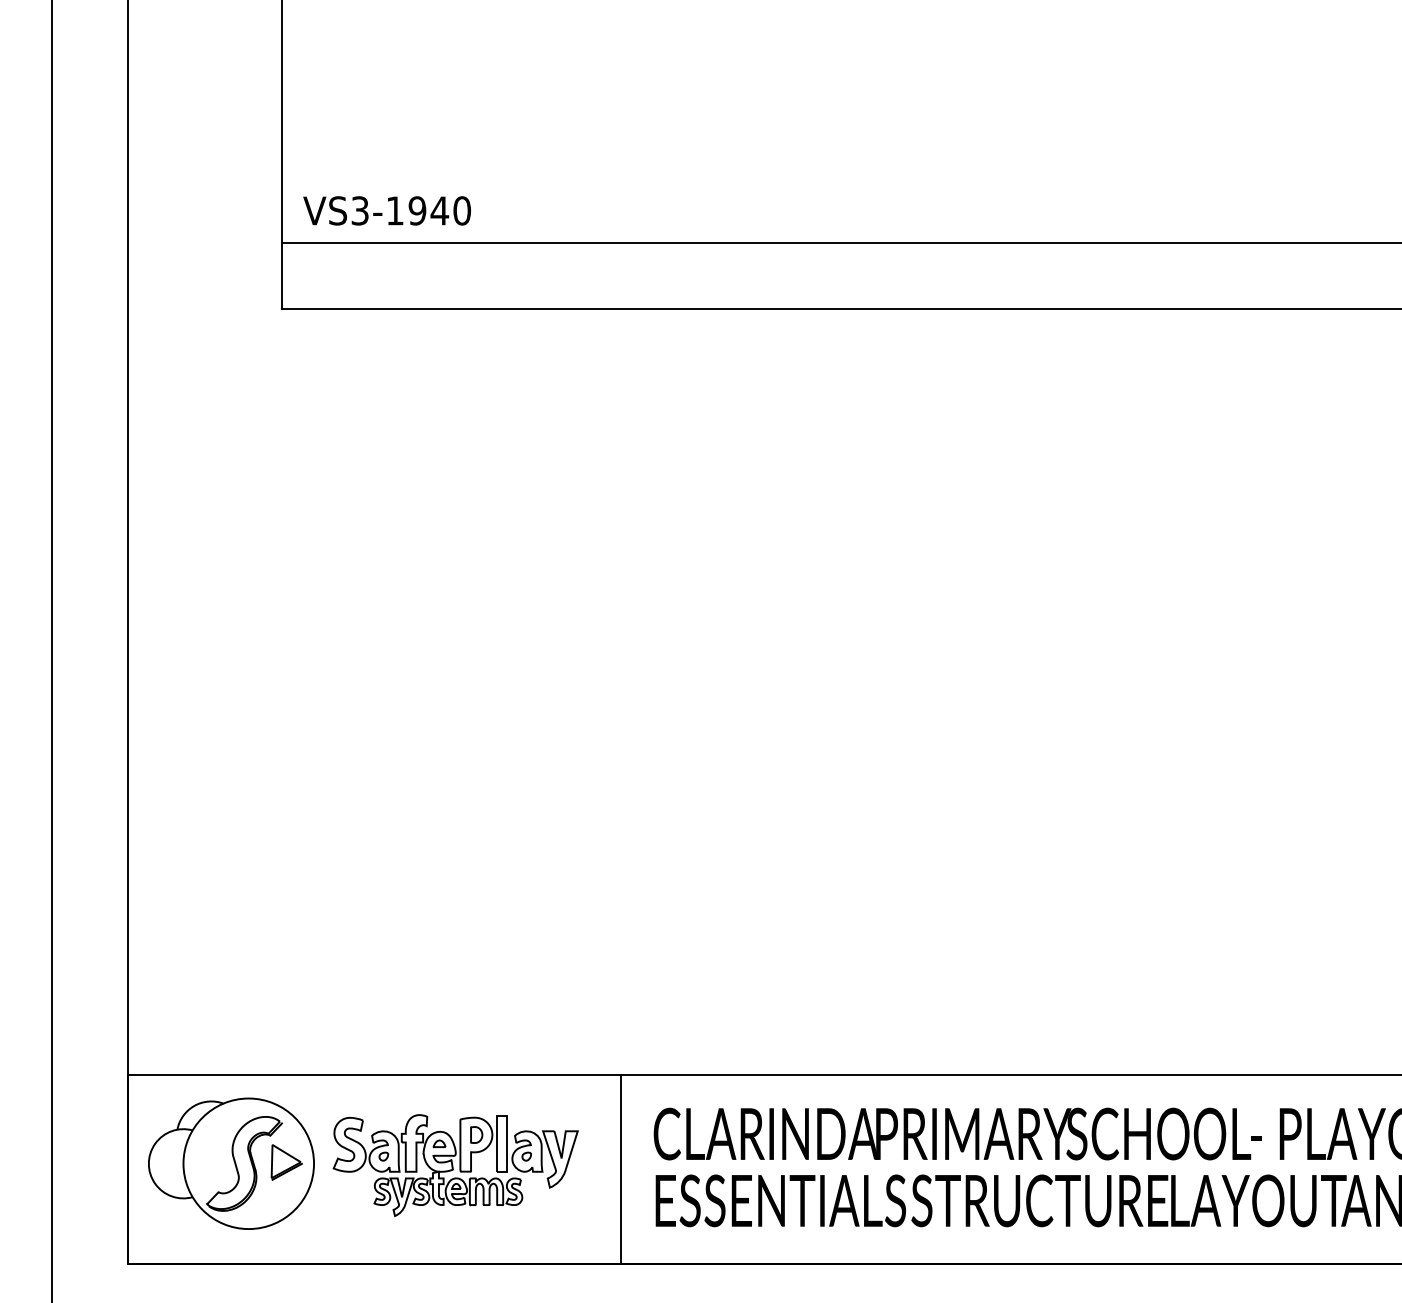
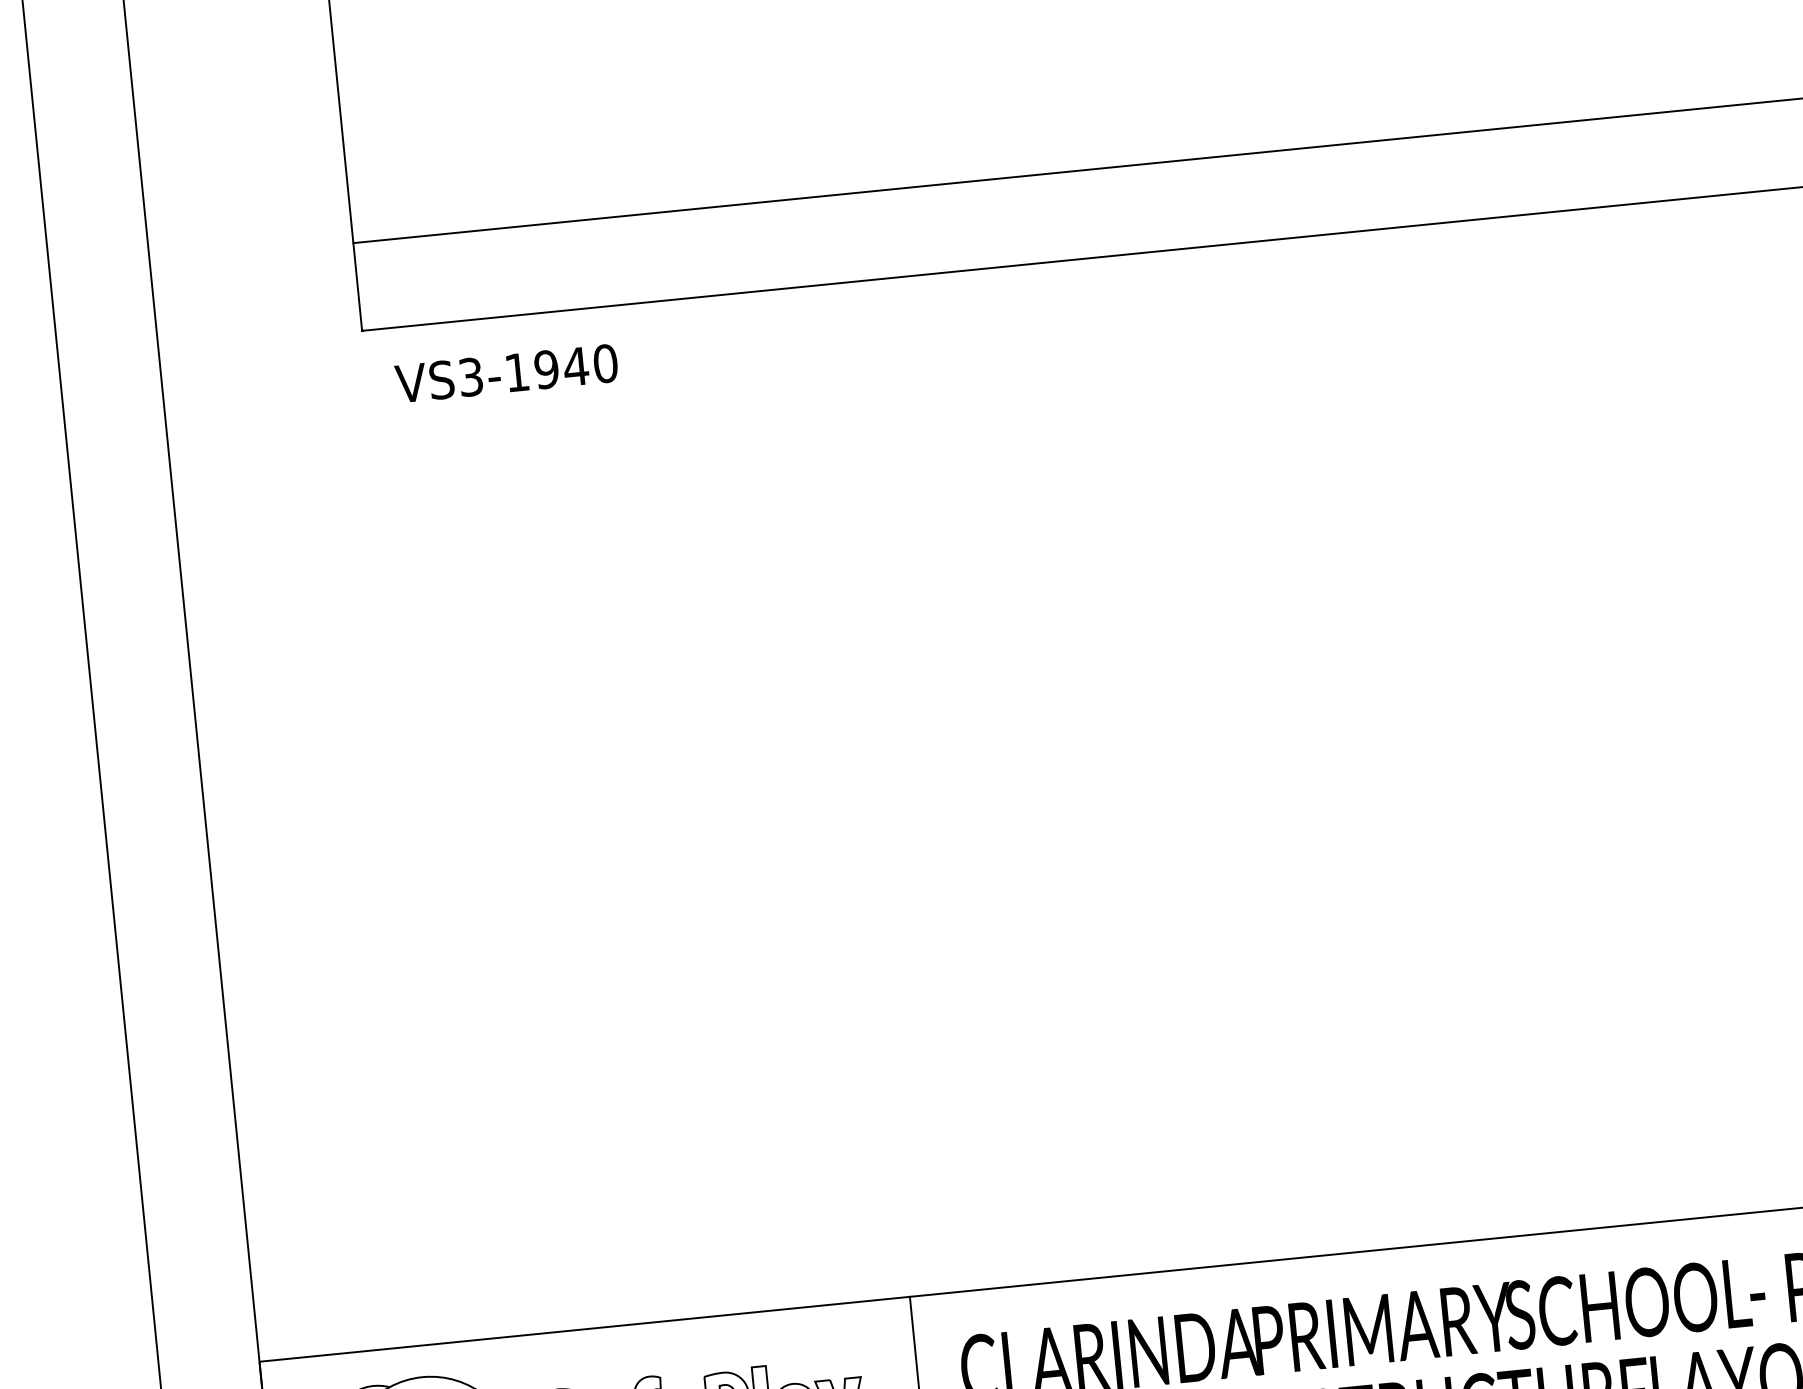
text: (386, 210) -> (505, 373), moved

